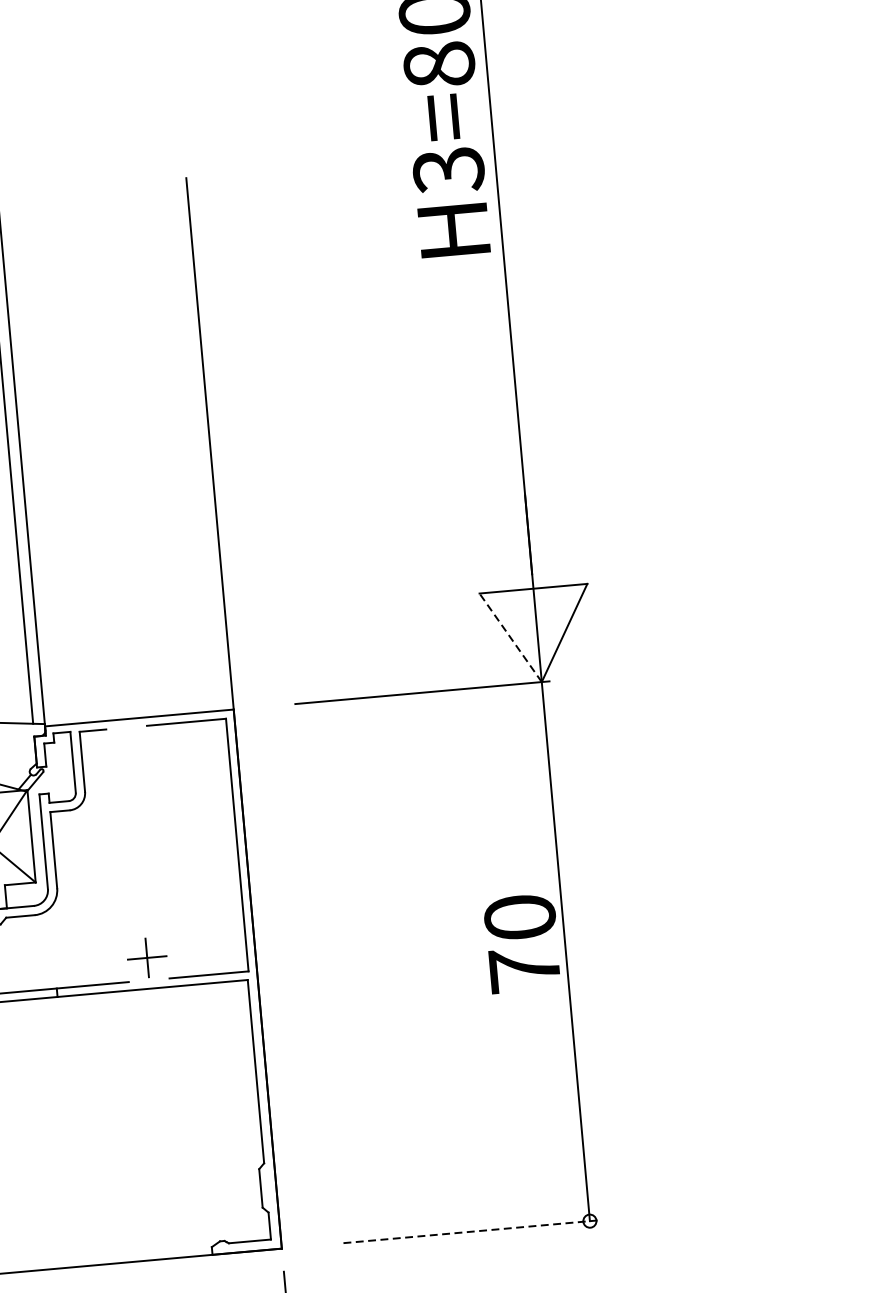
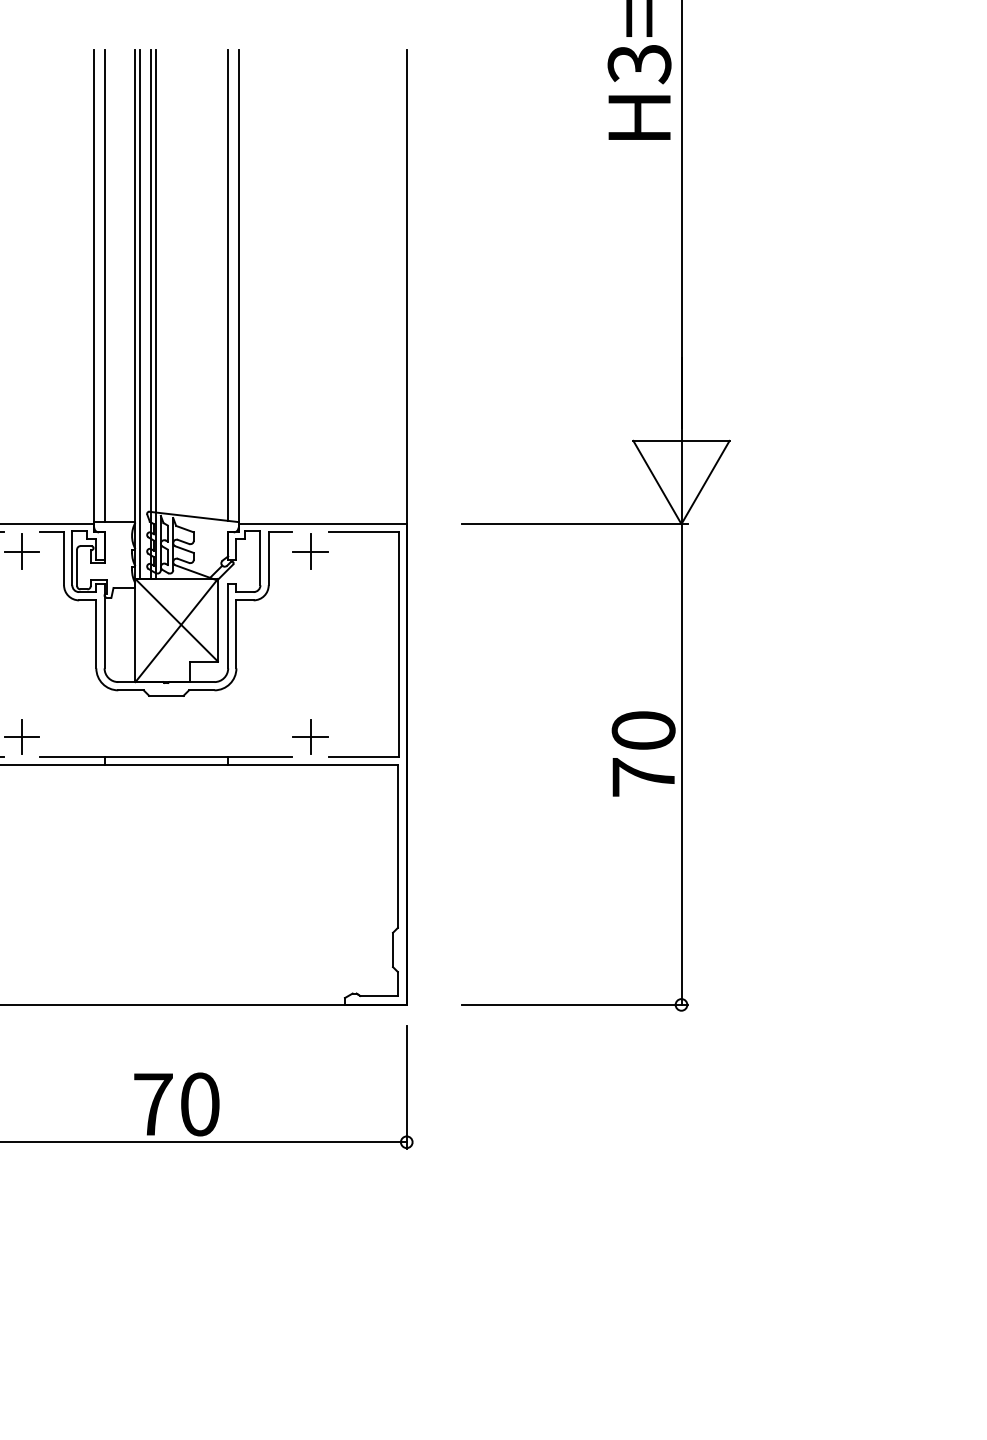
line: (510, 637) -> (657, 482), dashed -> solid
part: (128, 749) -> (310, 551), added
line: (471, 1231) -> (575, 1004), dashed -> solid

